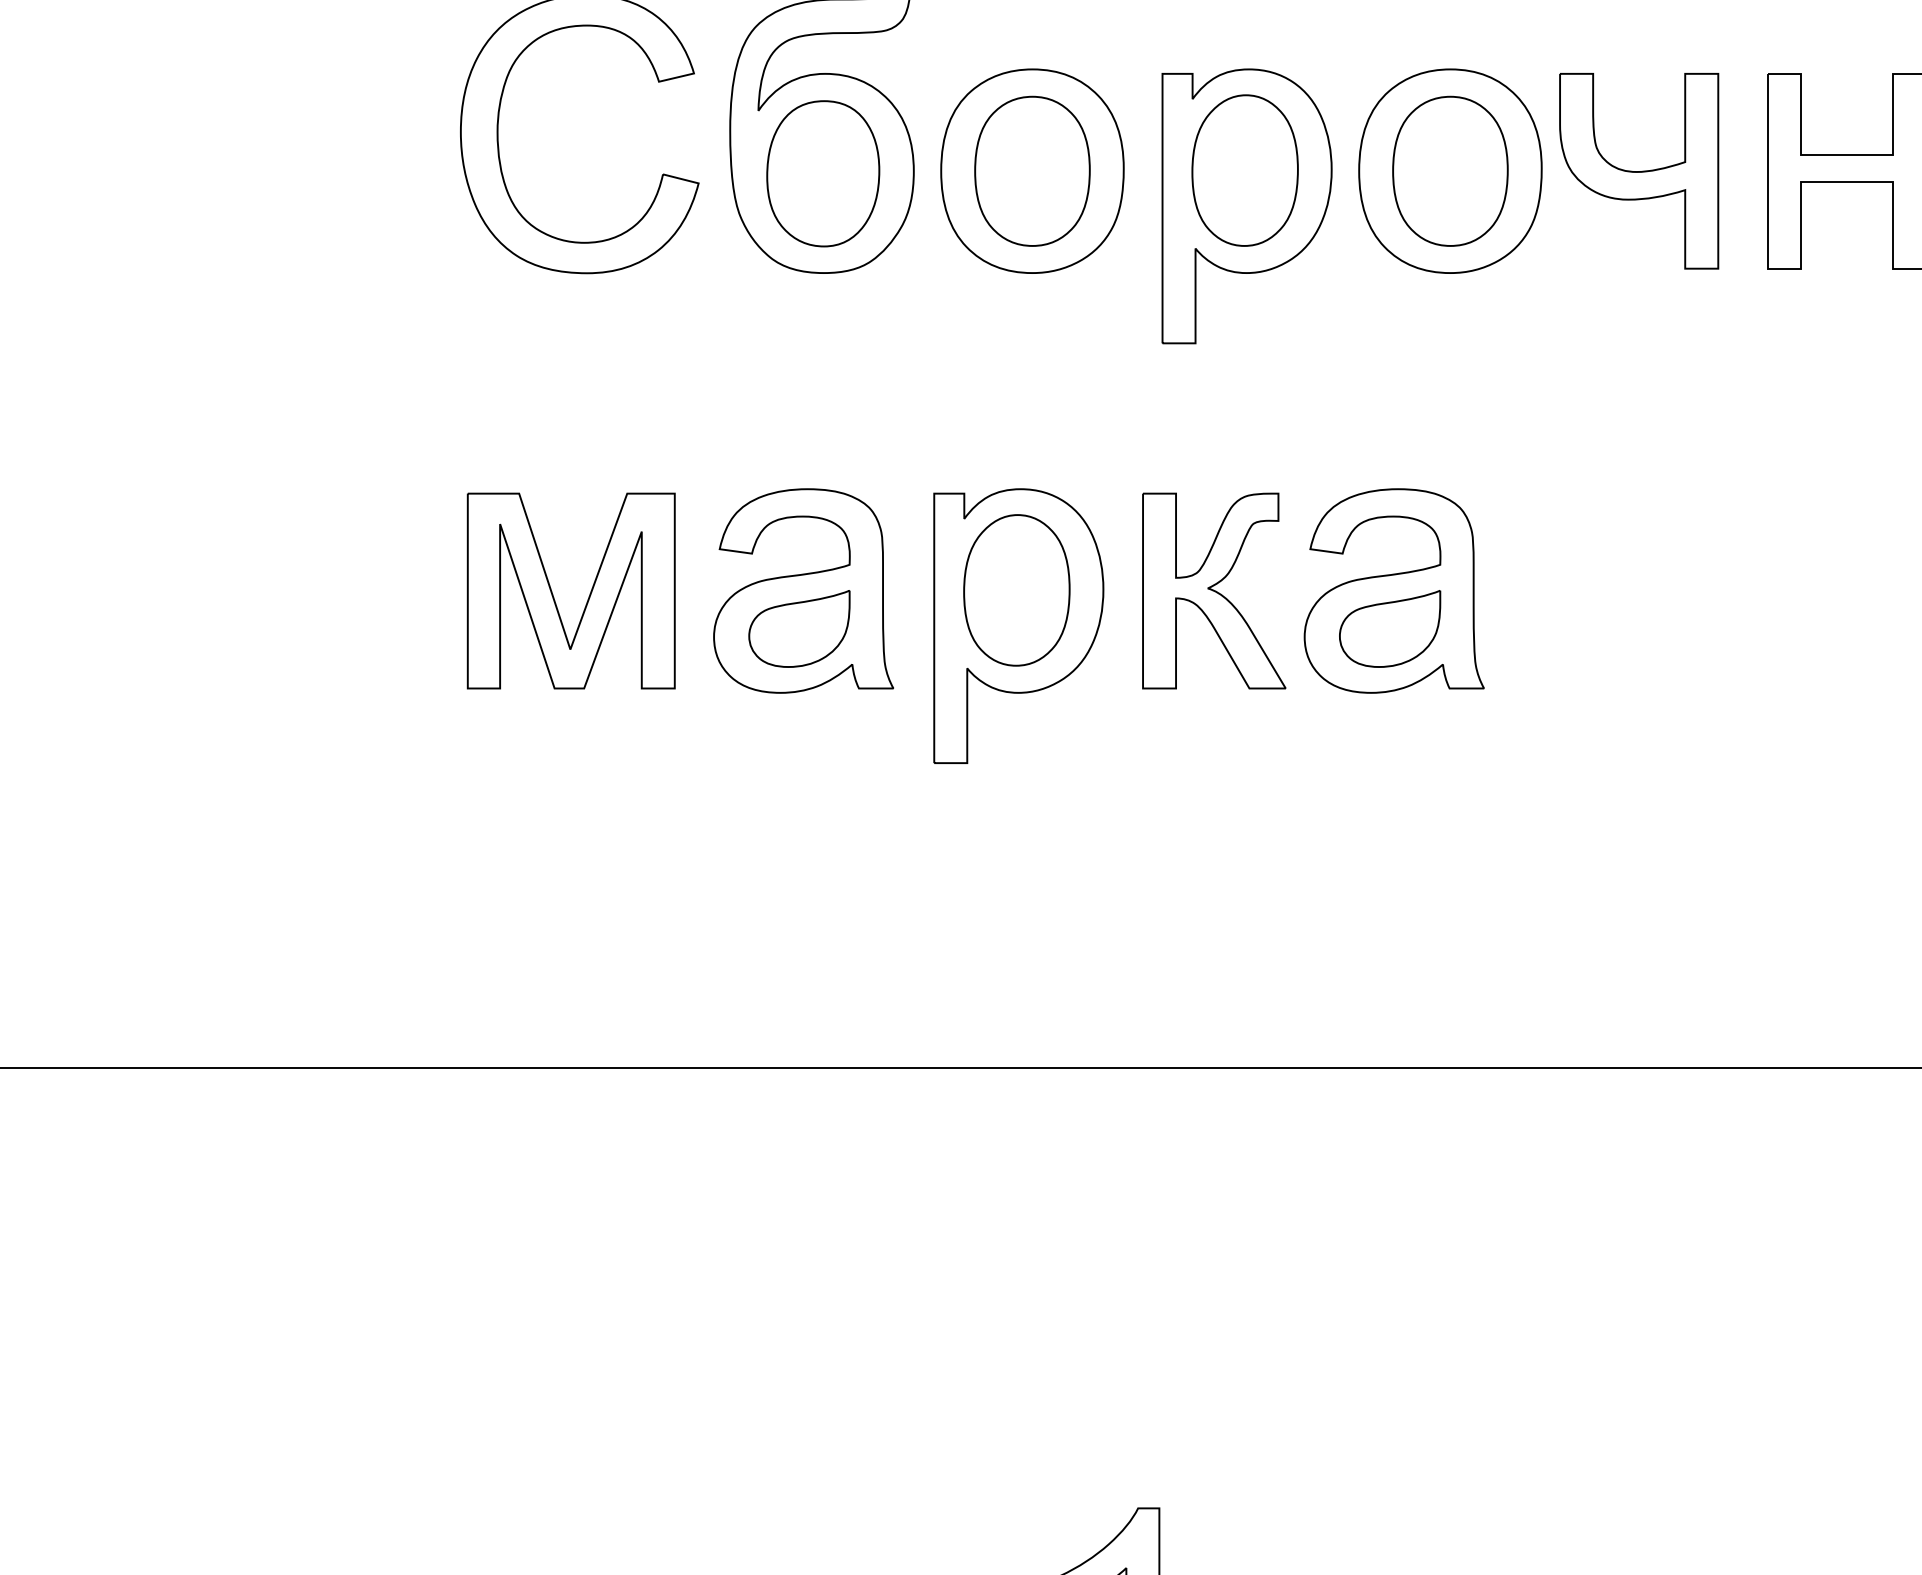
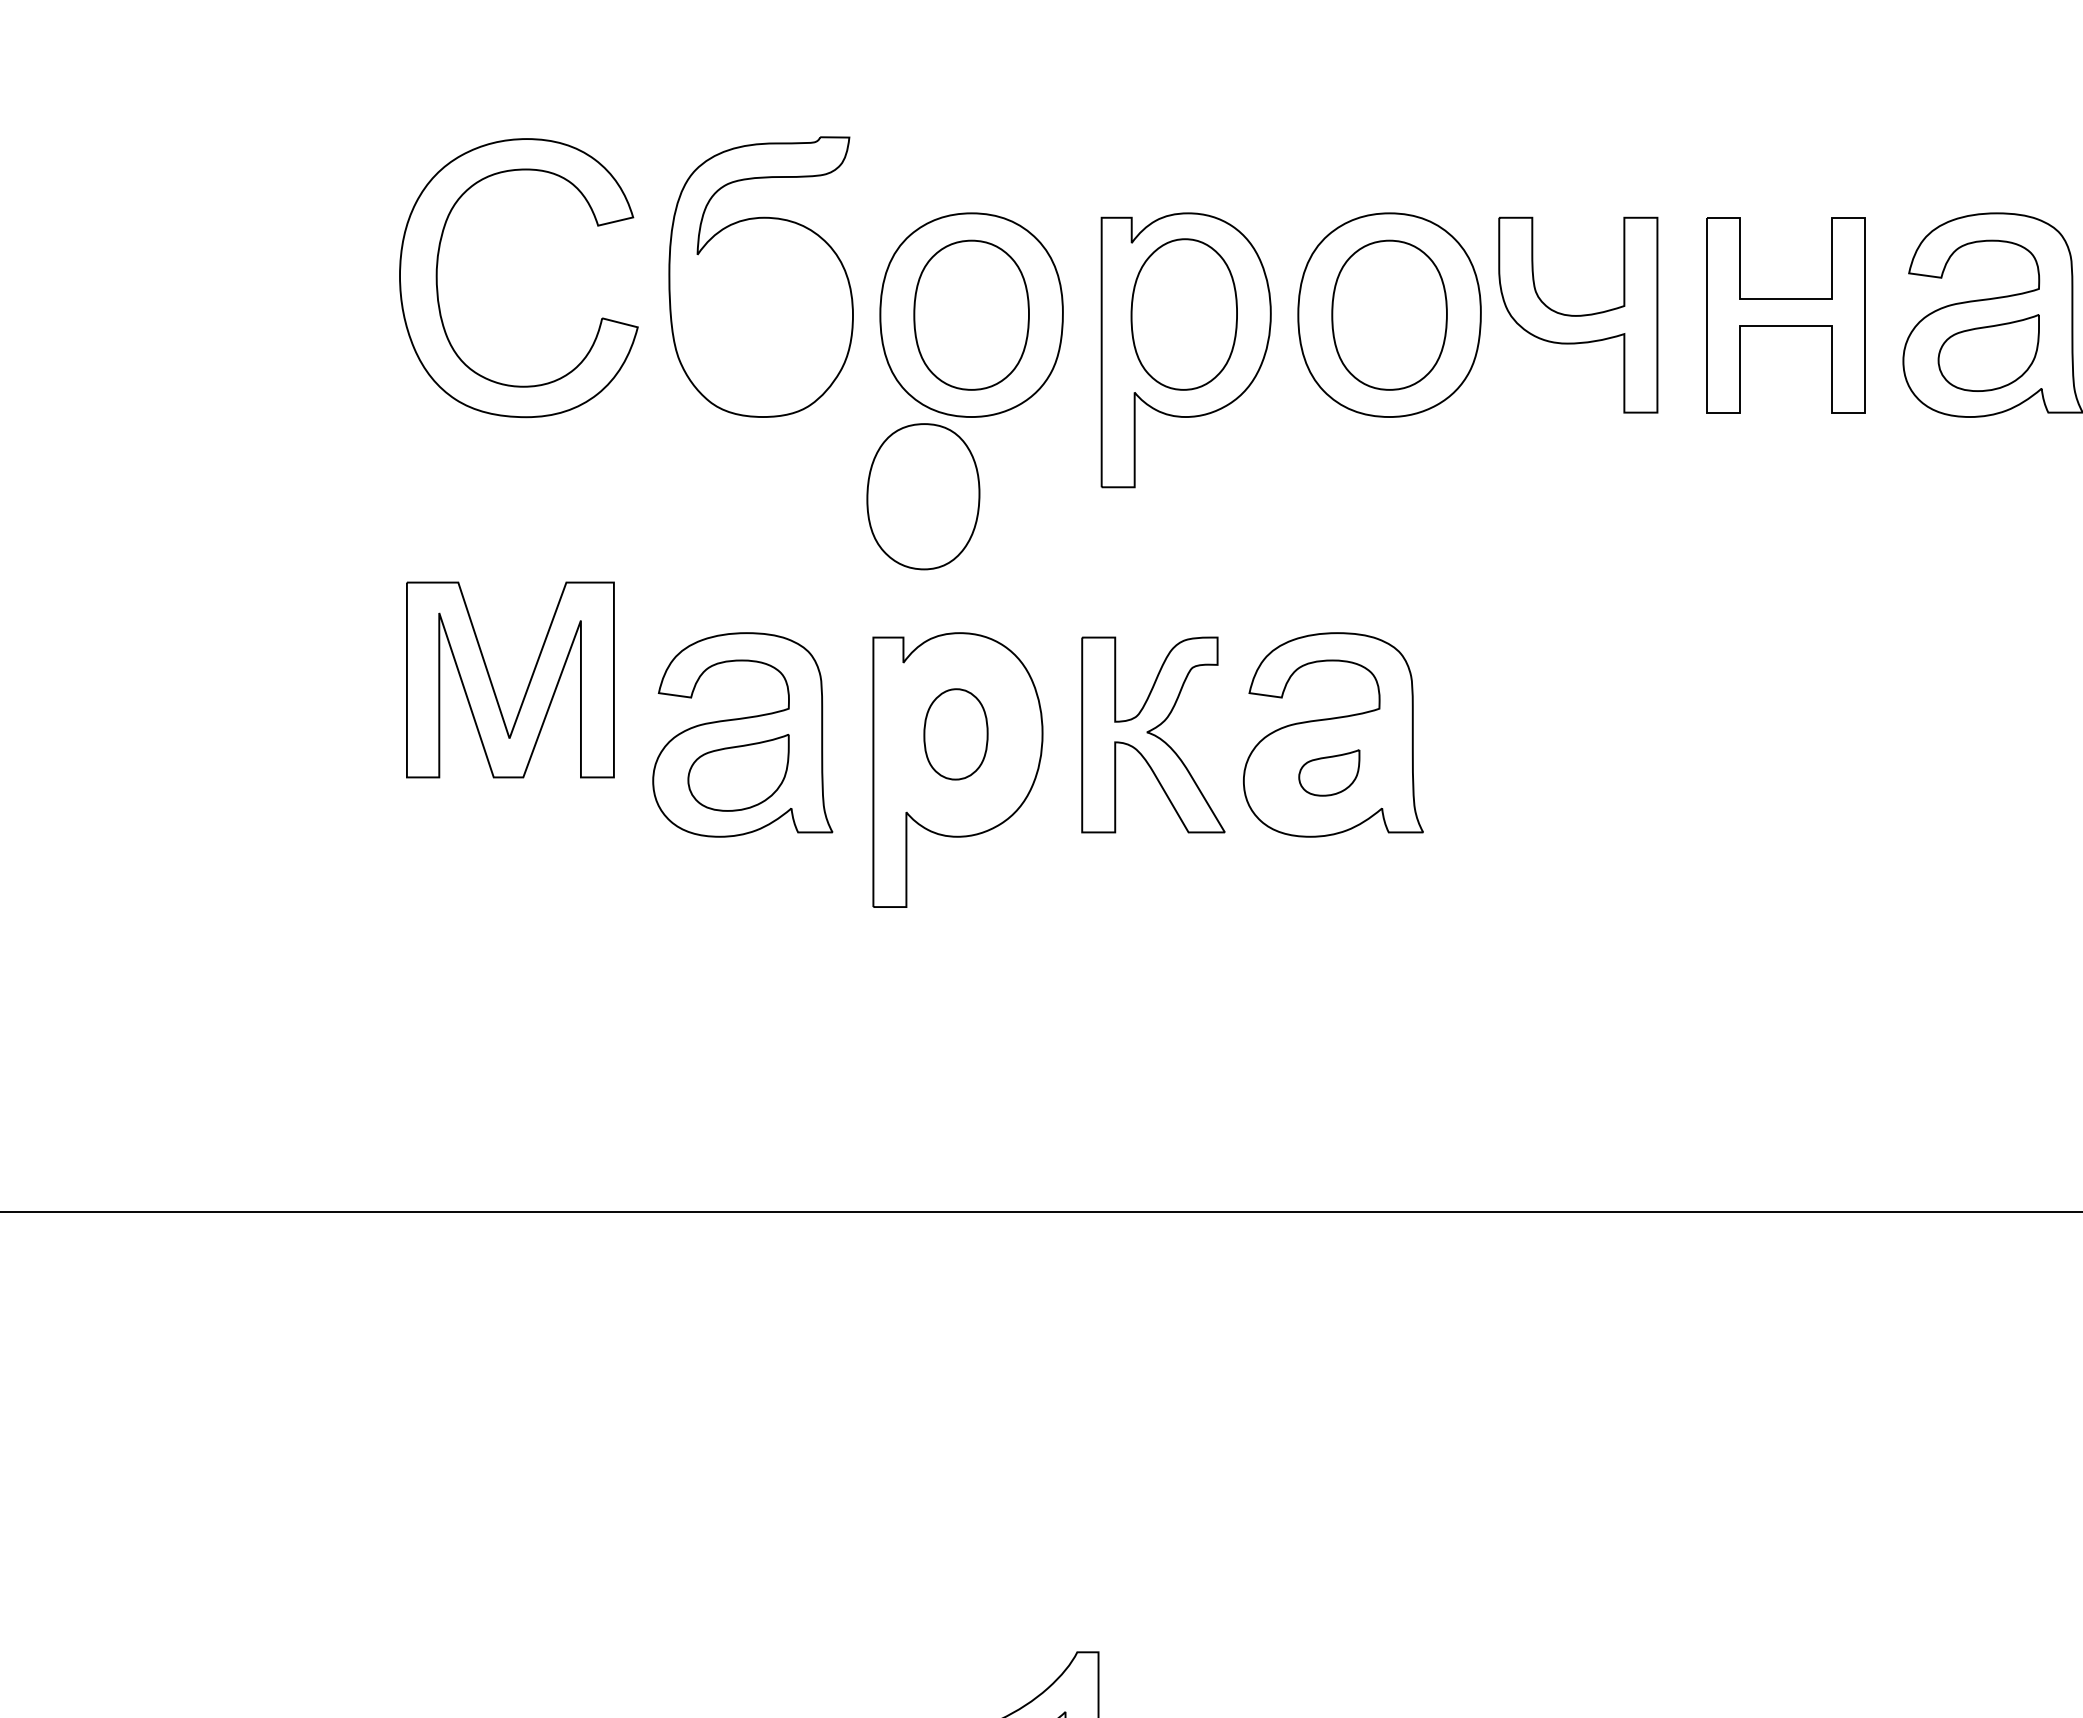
part: (823, 173) -> (923, 496), moved
part: (1016, 590) -> (955, 734), size x0.6
part: (554, 596) -> (493, 685), moved
part: (1390, 628) -> (1329, 772), size x0.6

